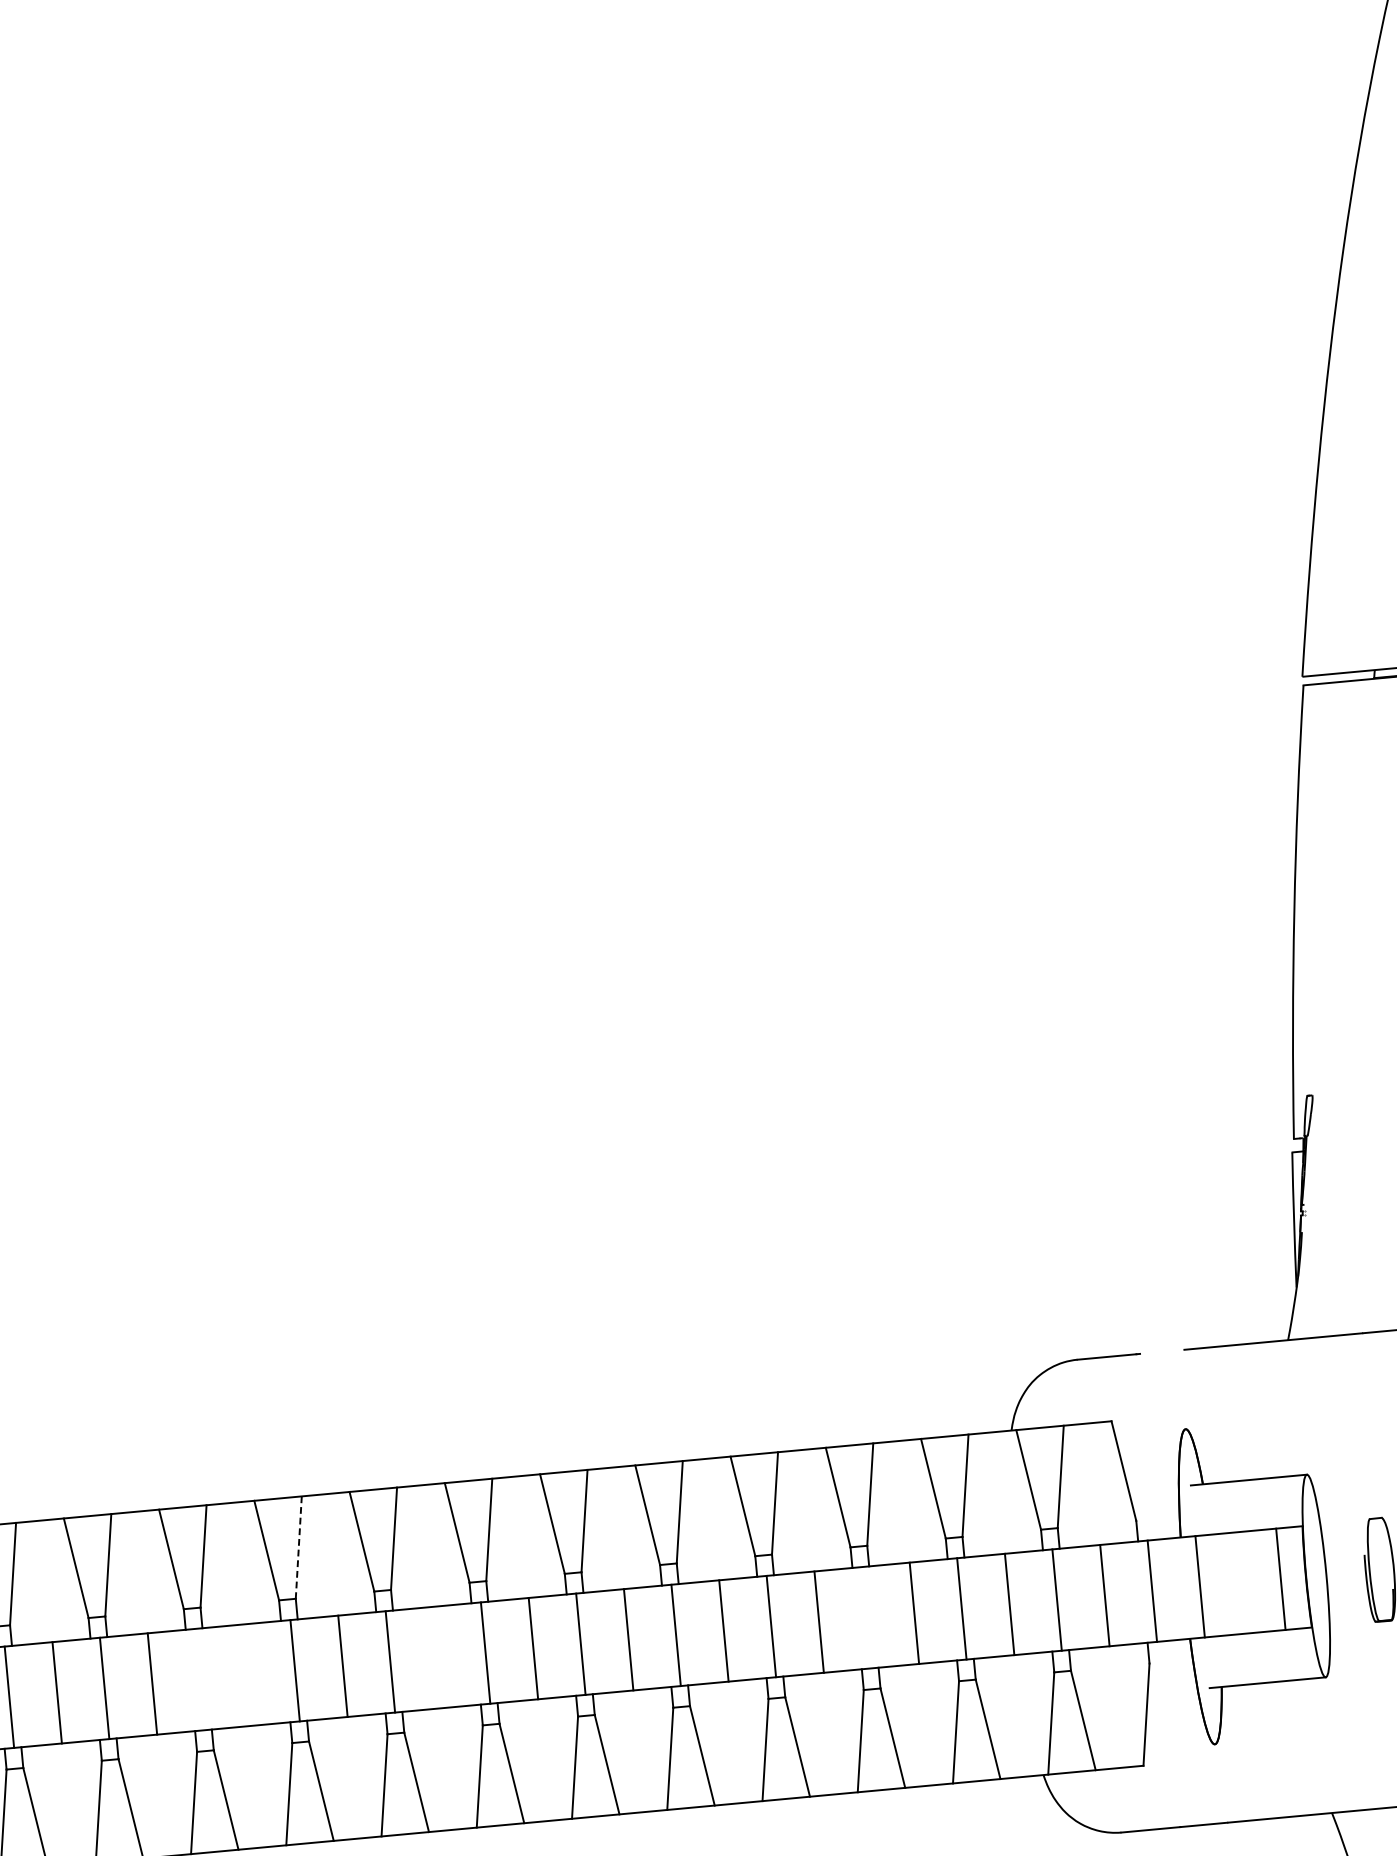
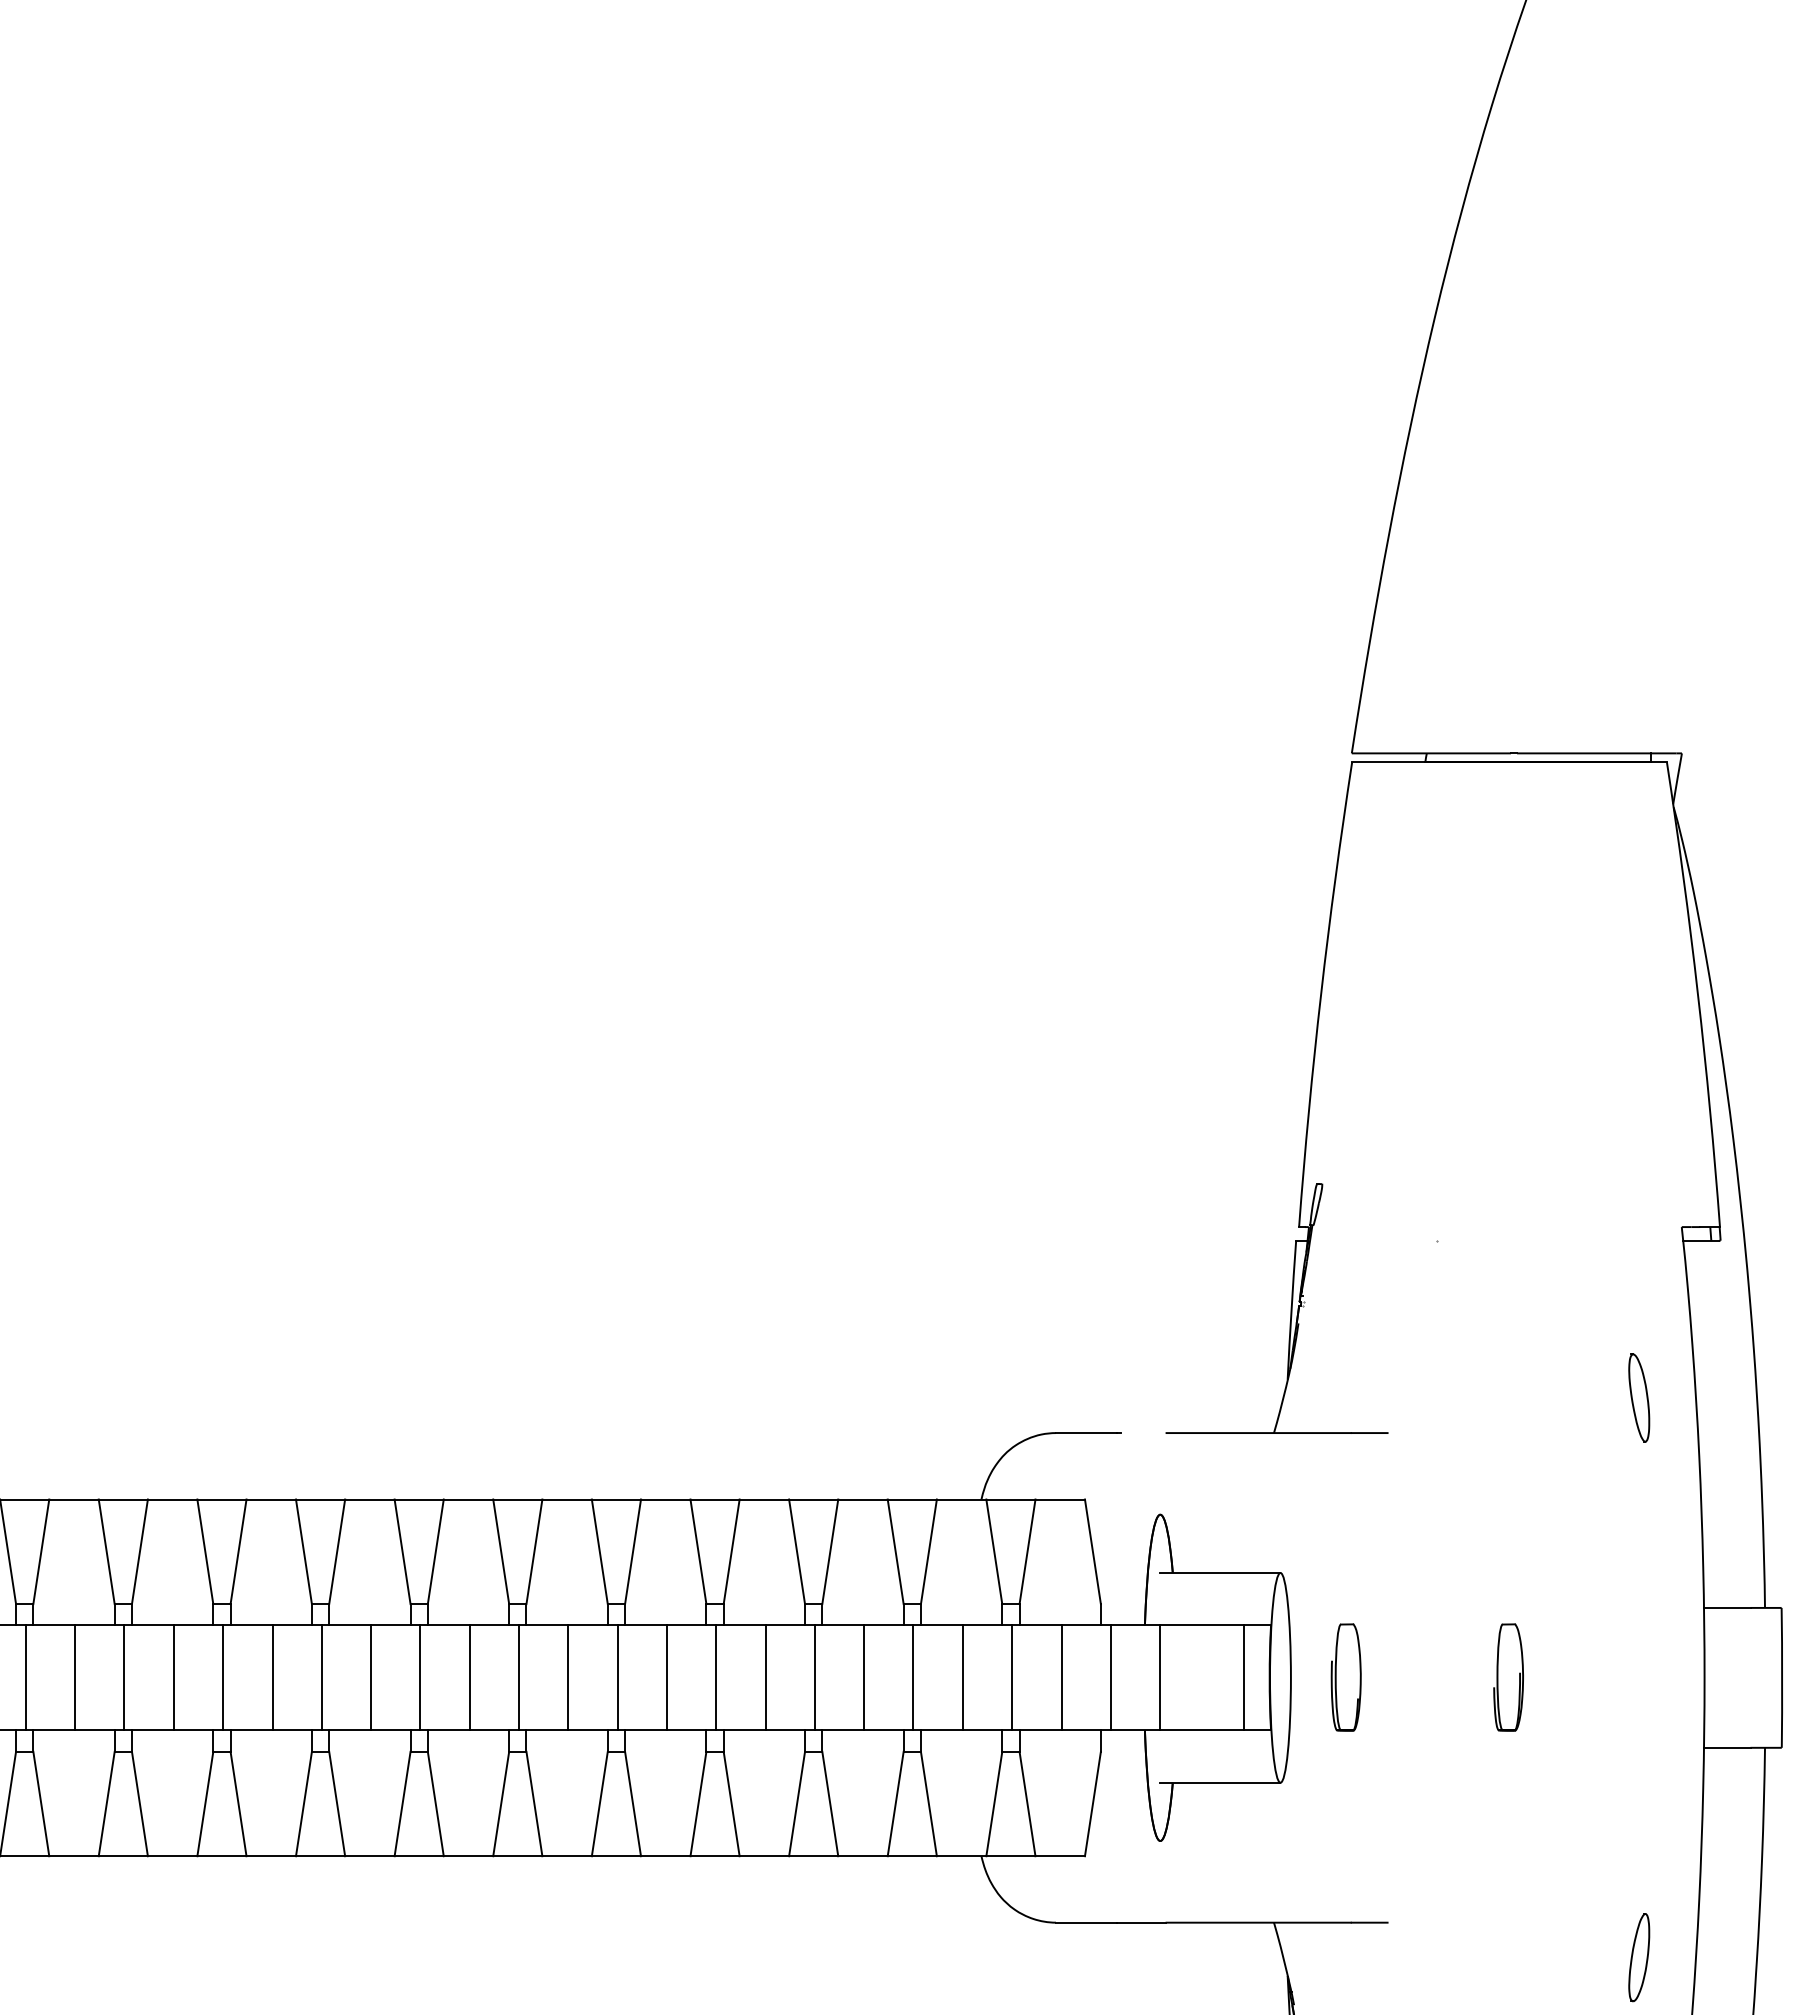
line: (298, 1547) -> (238, 1551), dashed -> solid
line: (866, 1617) -> (814, 1677), added
line: (438, 1657) -> (371, 1677), added
line: (247, 1674) -> (173, 1677), added
line: (199, 1679) -> (124, 1677), added

